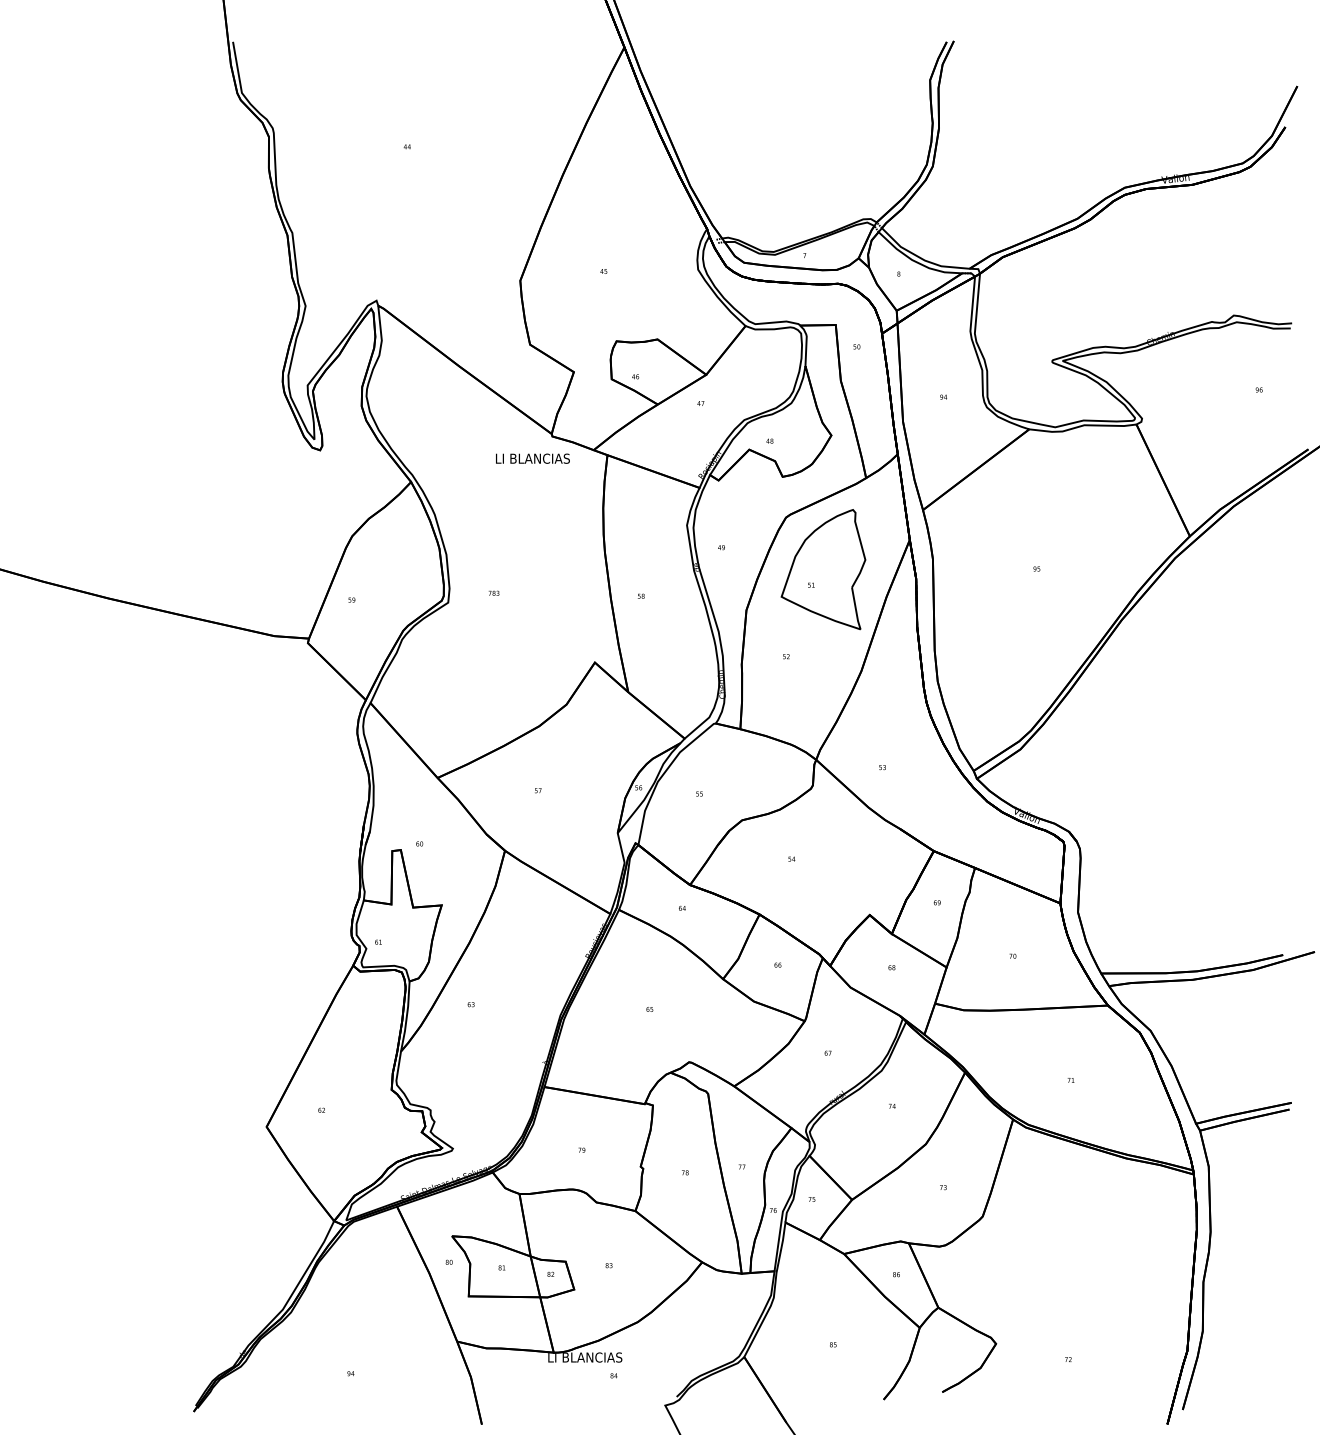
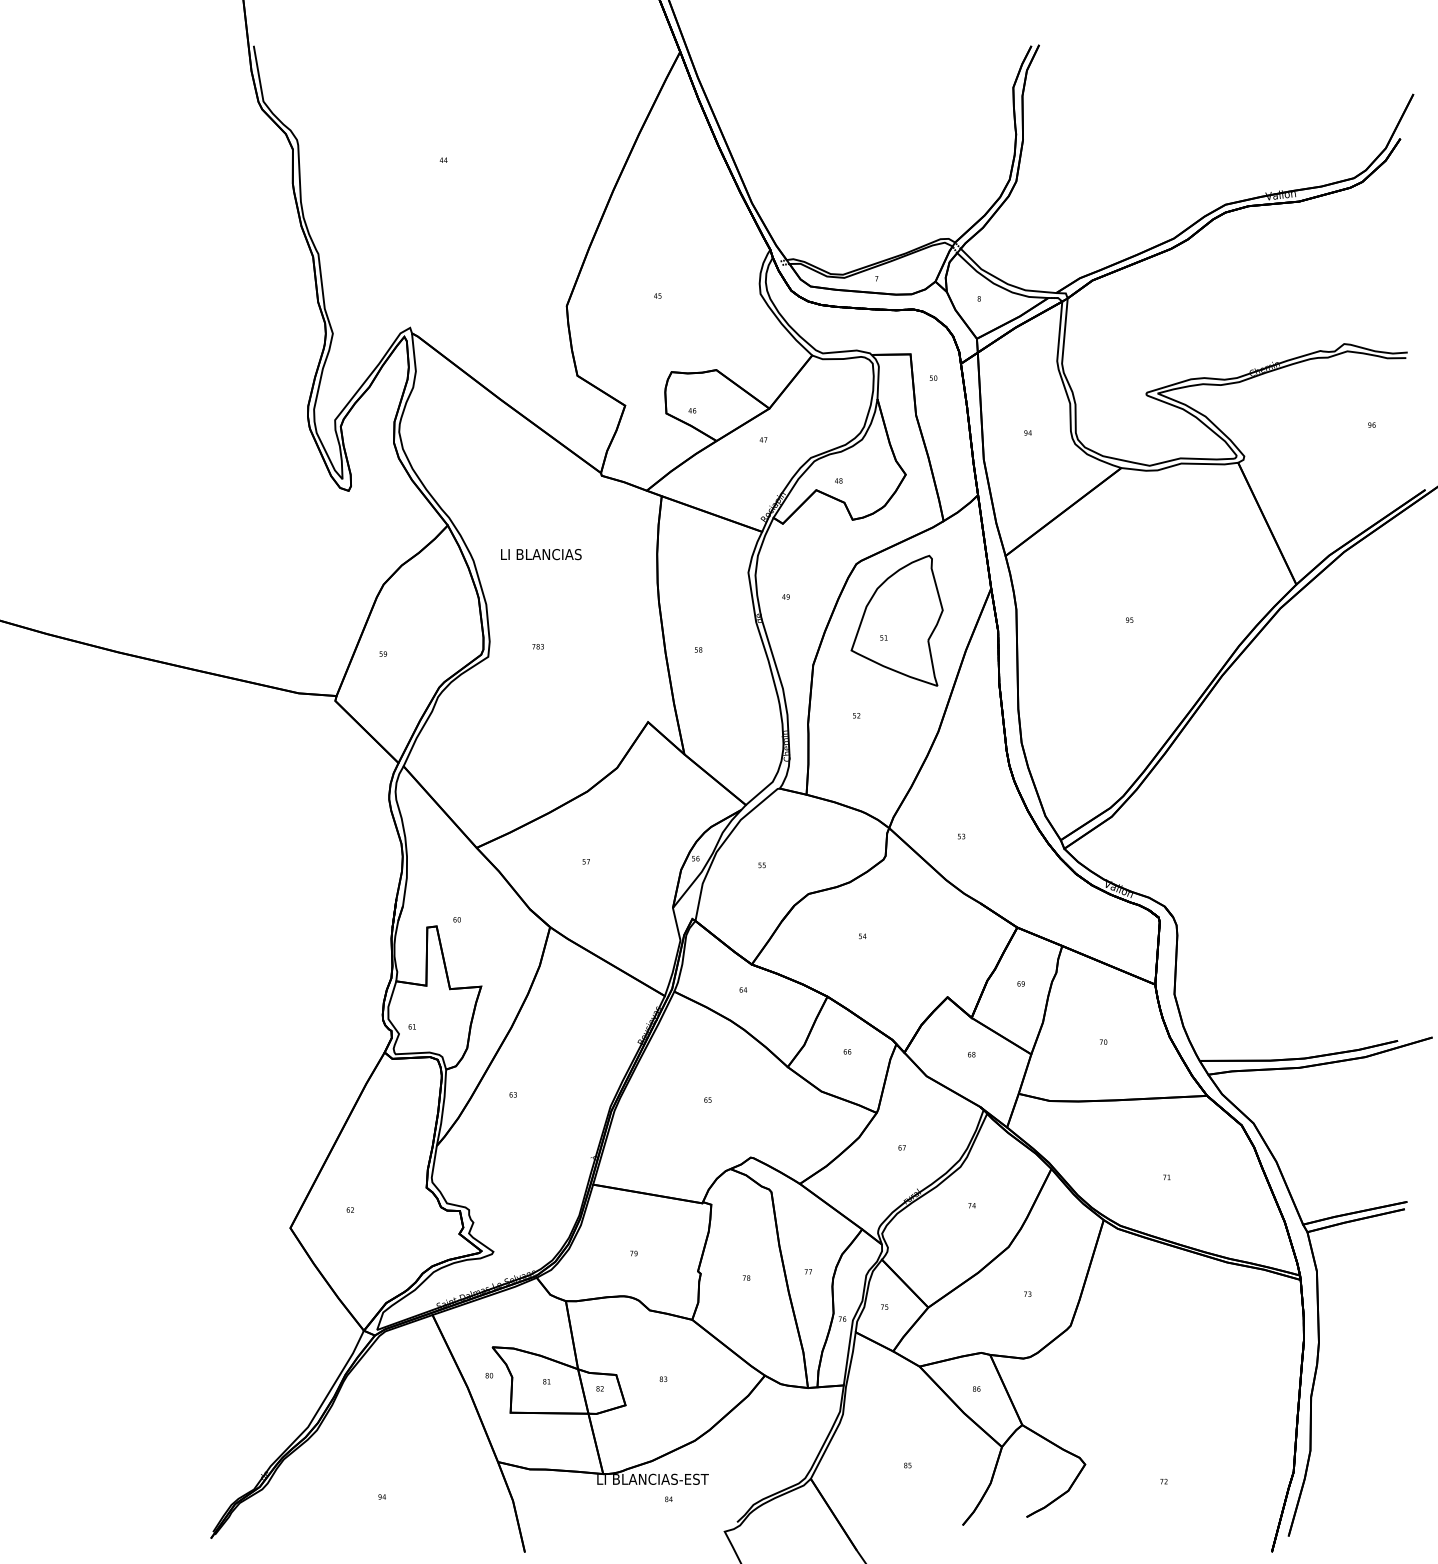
text: (532, 458) -> (540, 554), moved
text: (636, 1357) -> (693, 1479), LI BLANCIAS -> LI BLANCIAS-EST

